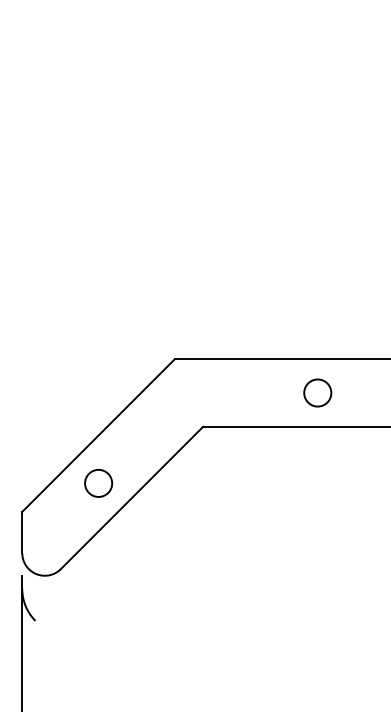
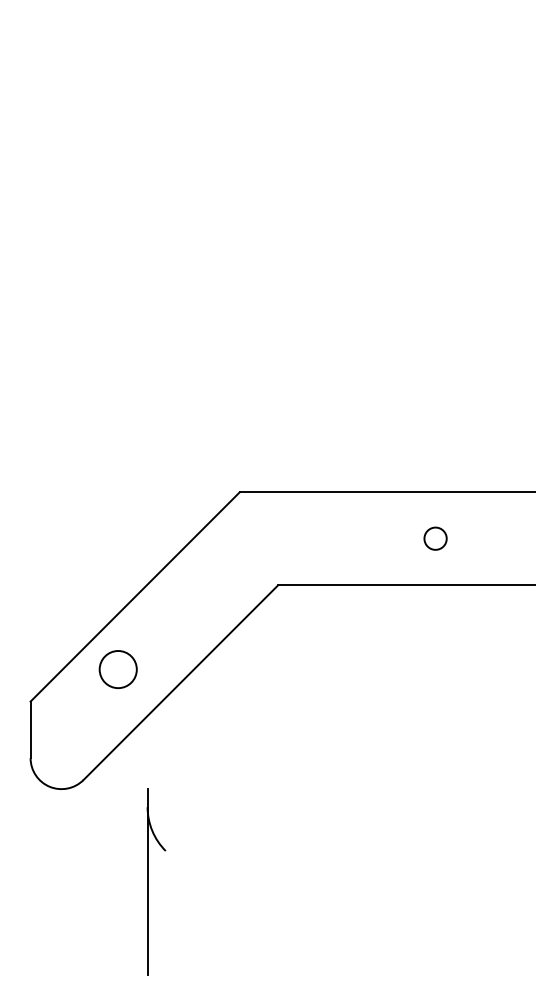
circle: (317, 392) -> (435, 538), size x0.6
circle: (98, 483) -> (117, 669), moved
part: (22, 643) -> (148, 881), moved

